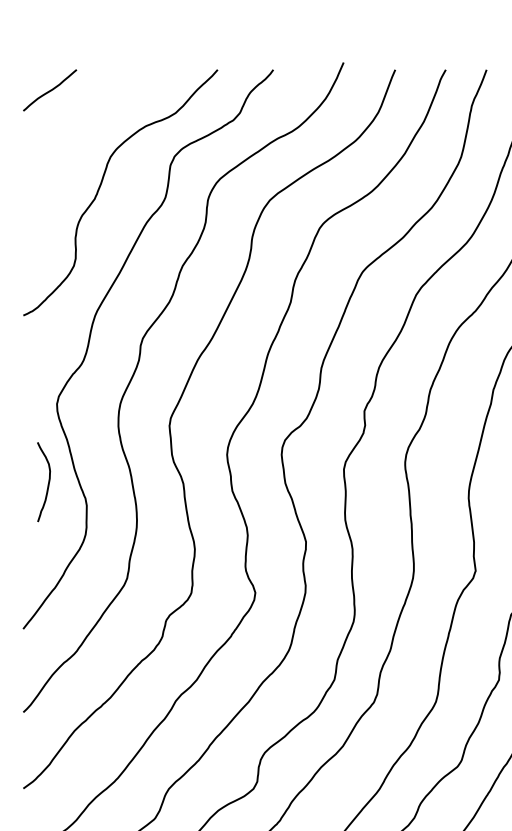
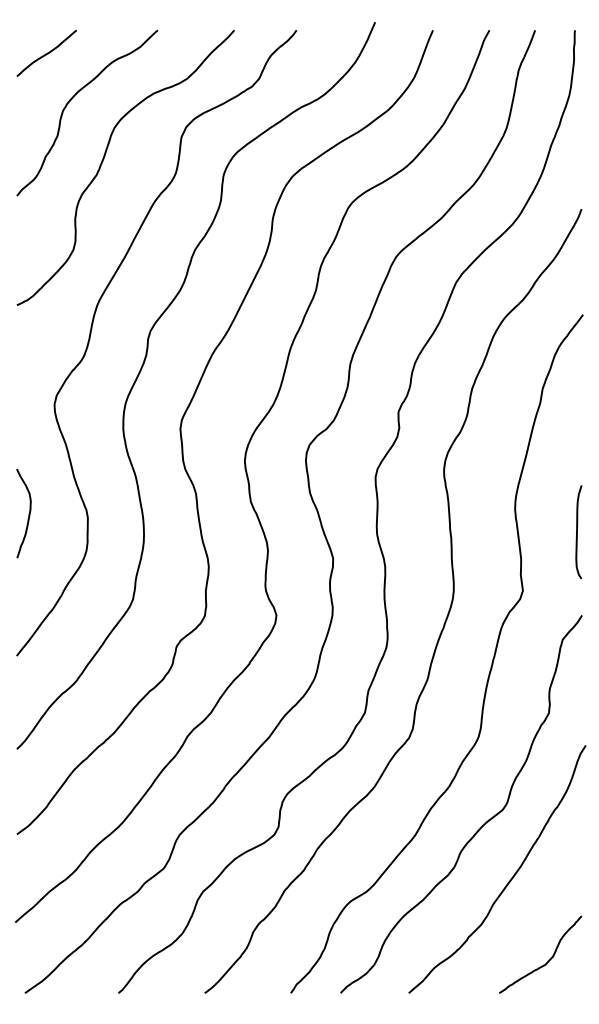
curve: (73, 130) -> (73, 98), added
curve: (48, 482) -> (28, 513), moved

